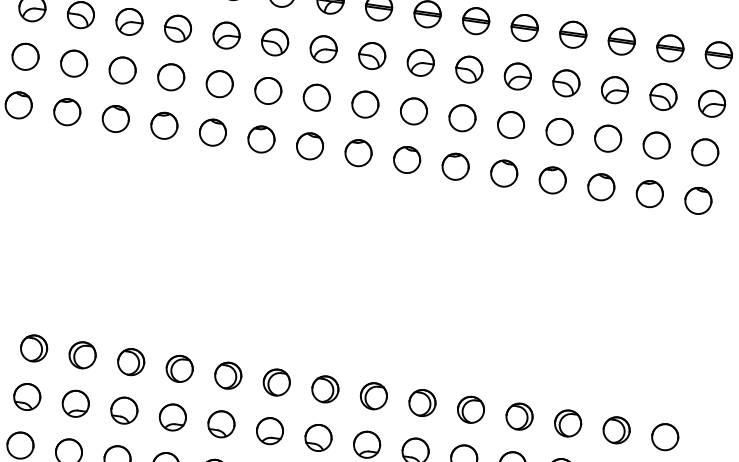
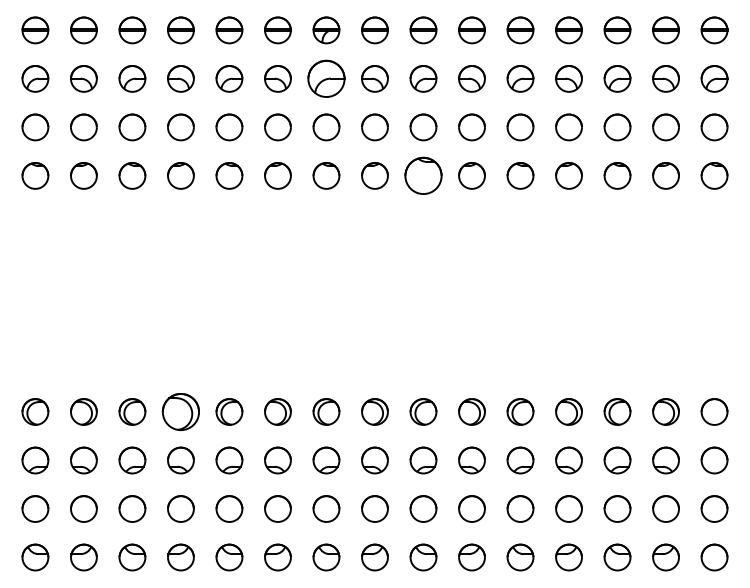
part: (323, 48) -> (326, 78), size x1.4
part: (407, 159) -> (423, 175), size x1.4
part: (130, 361) -> (180, 411), size x1.4

